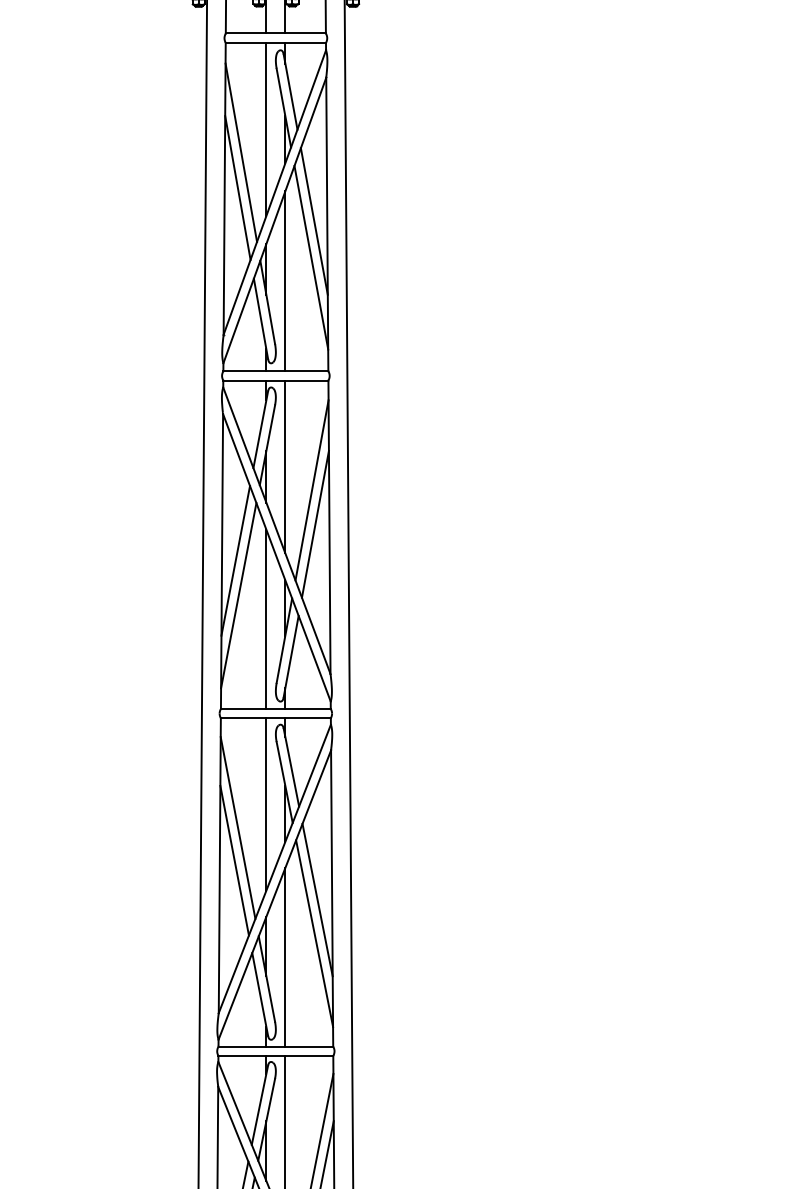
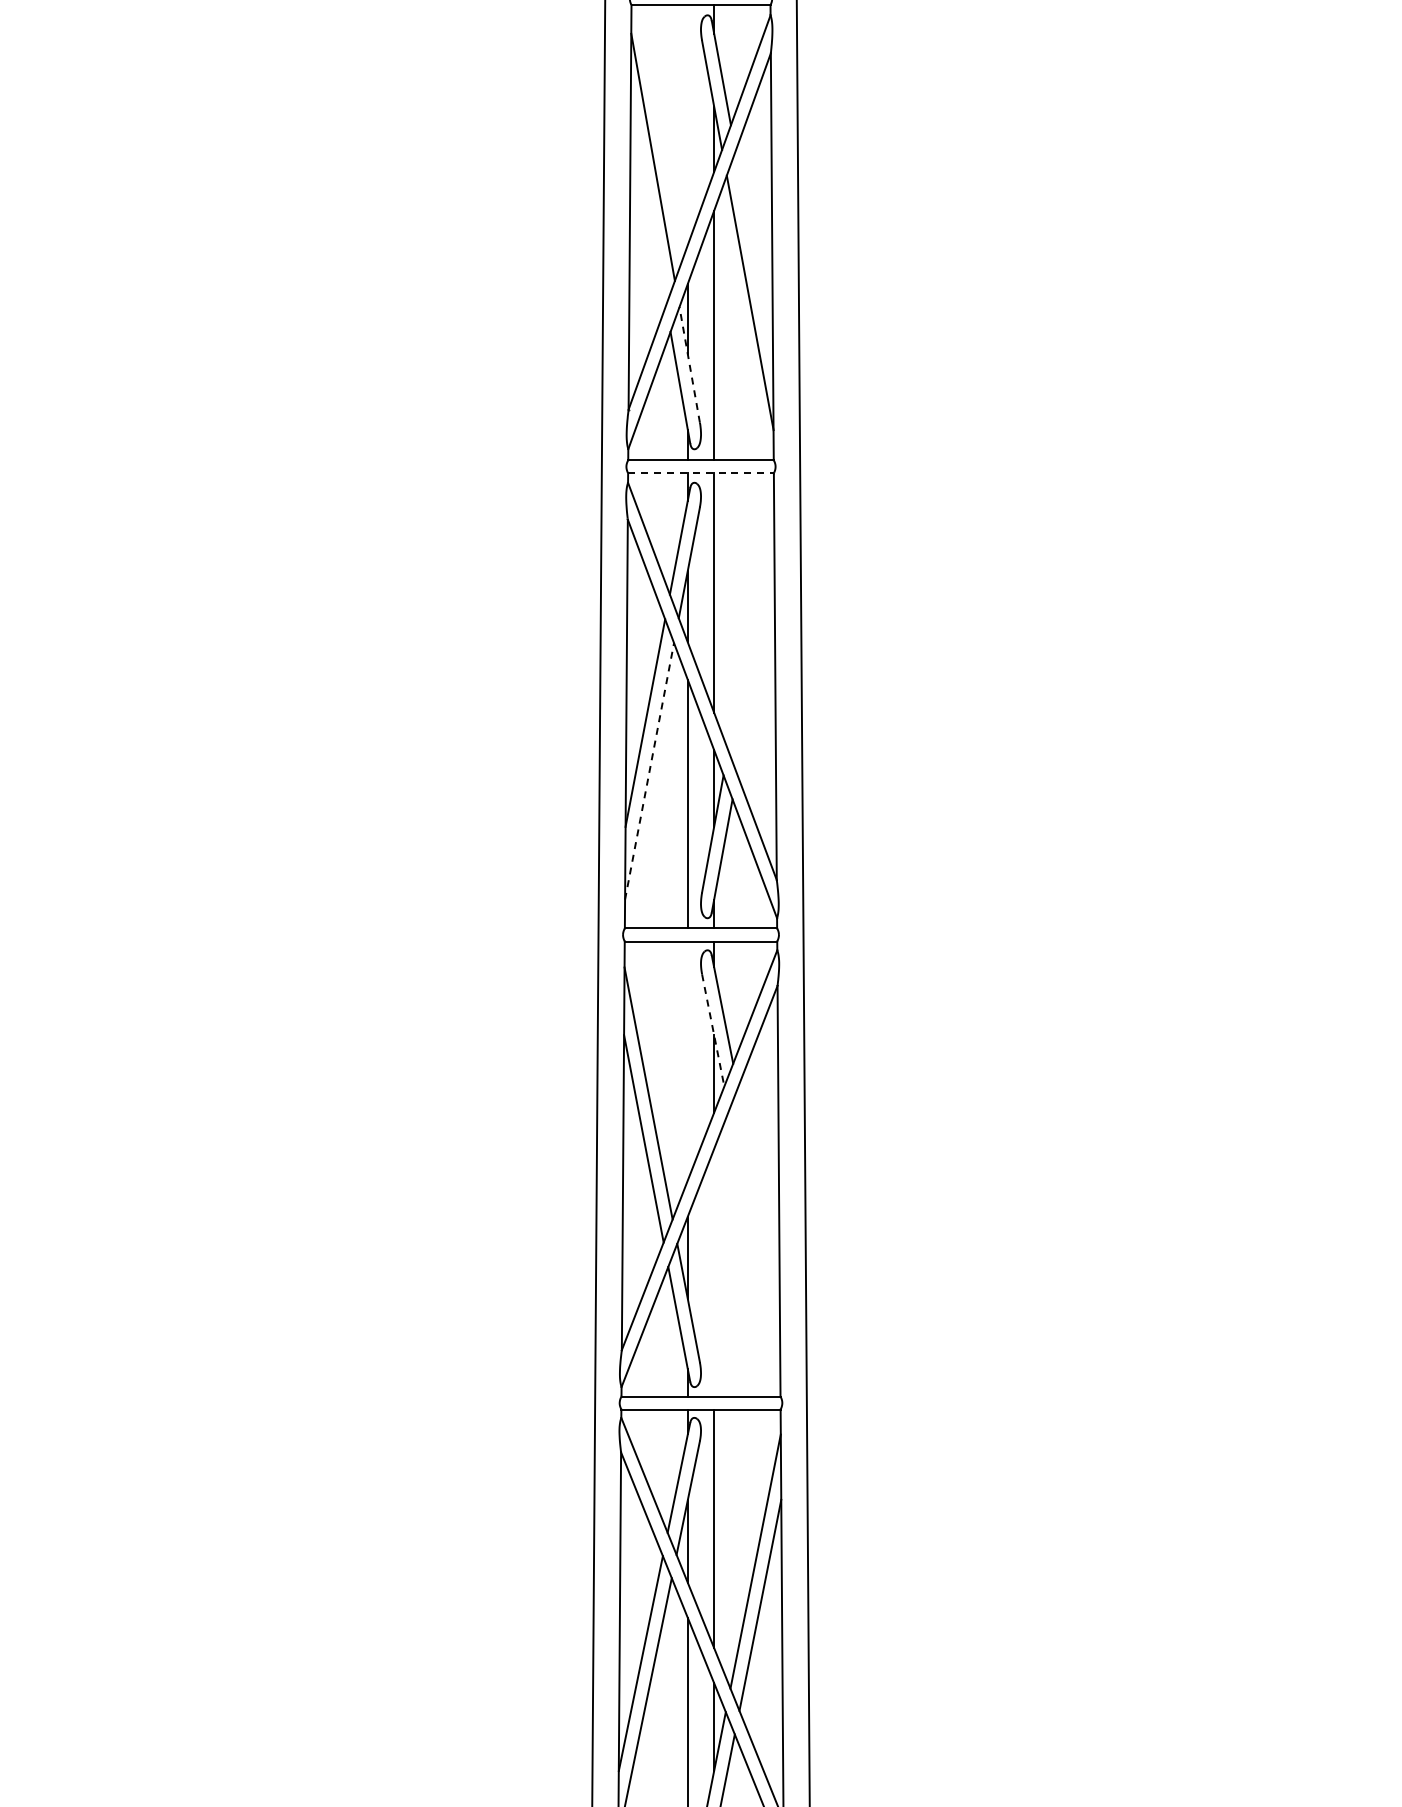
line: (266, 129) -> (687, 125), removed
line: (237, 187) -> (647, 205), removed
line: (314, 221) -> (754, 252), removed
line: (267, 302) -> (689, 364), solid -> dashed
line: (276, 380) -> (701, 473), solid -> dashed
line: (312, 490) -> (751, 625), removed
line: (315, 524) -> (755, 672), removed
line: (238, 595) -> (649, 771), solid -> dashed
line: (284, 782) -> (713, 1030), solid -> dashed
line: (266, 804) -> (687, 1060), removed
line: (317, 900) -> (758, 1193), removed
line: (314, 933) -> (754, 1239), removed
line: (285, 957) -> (714, 1272), removed

